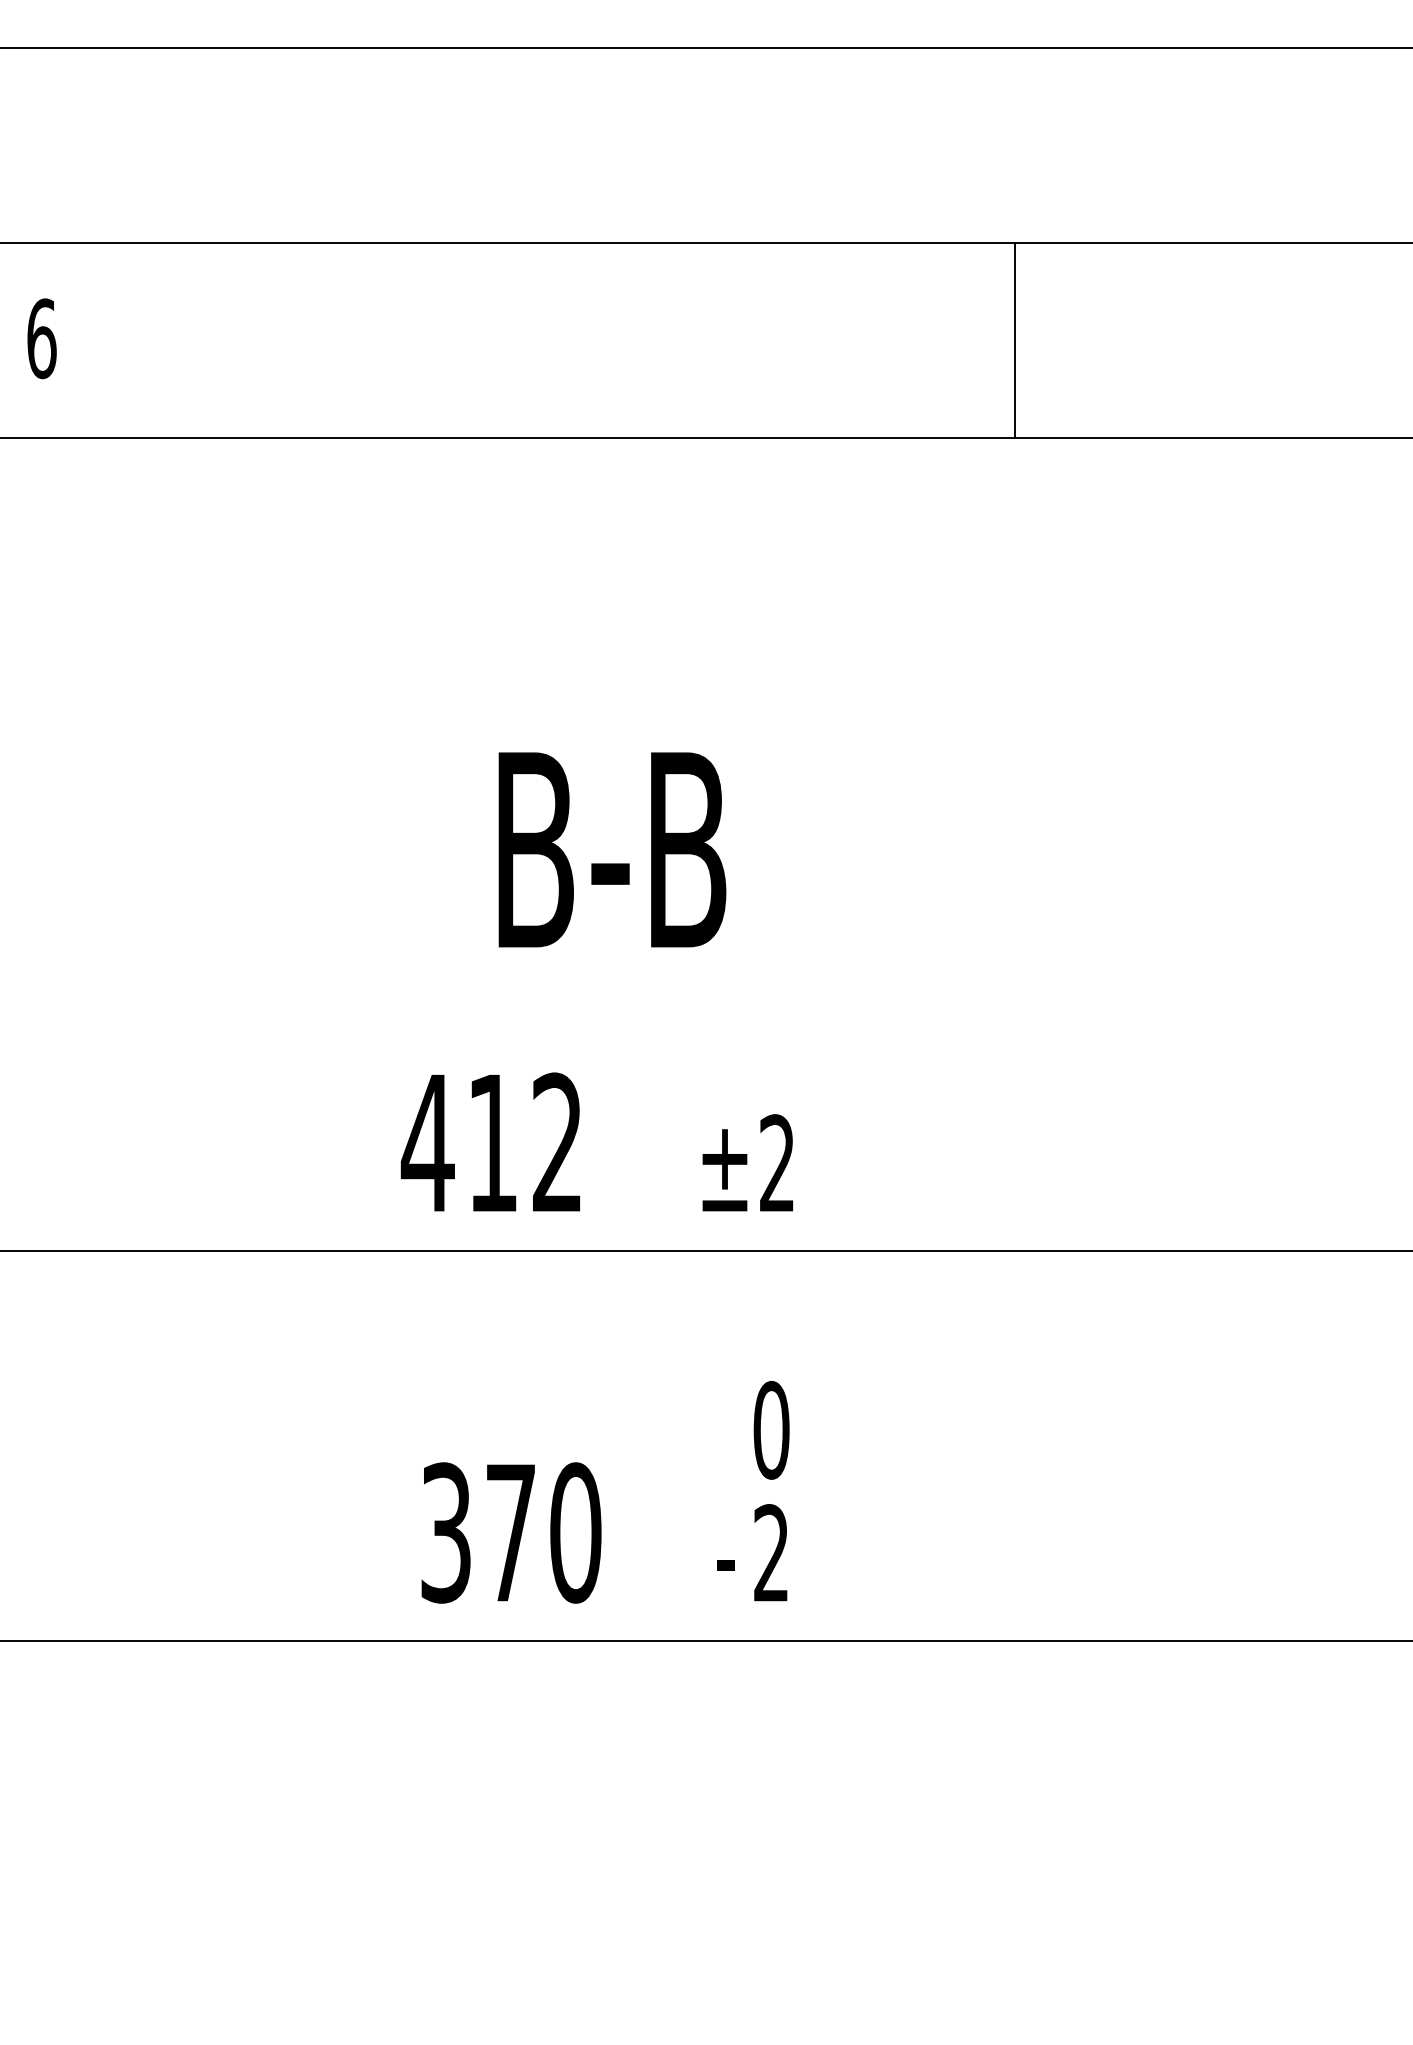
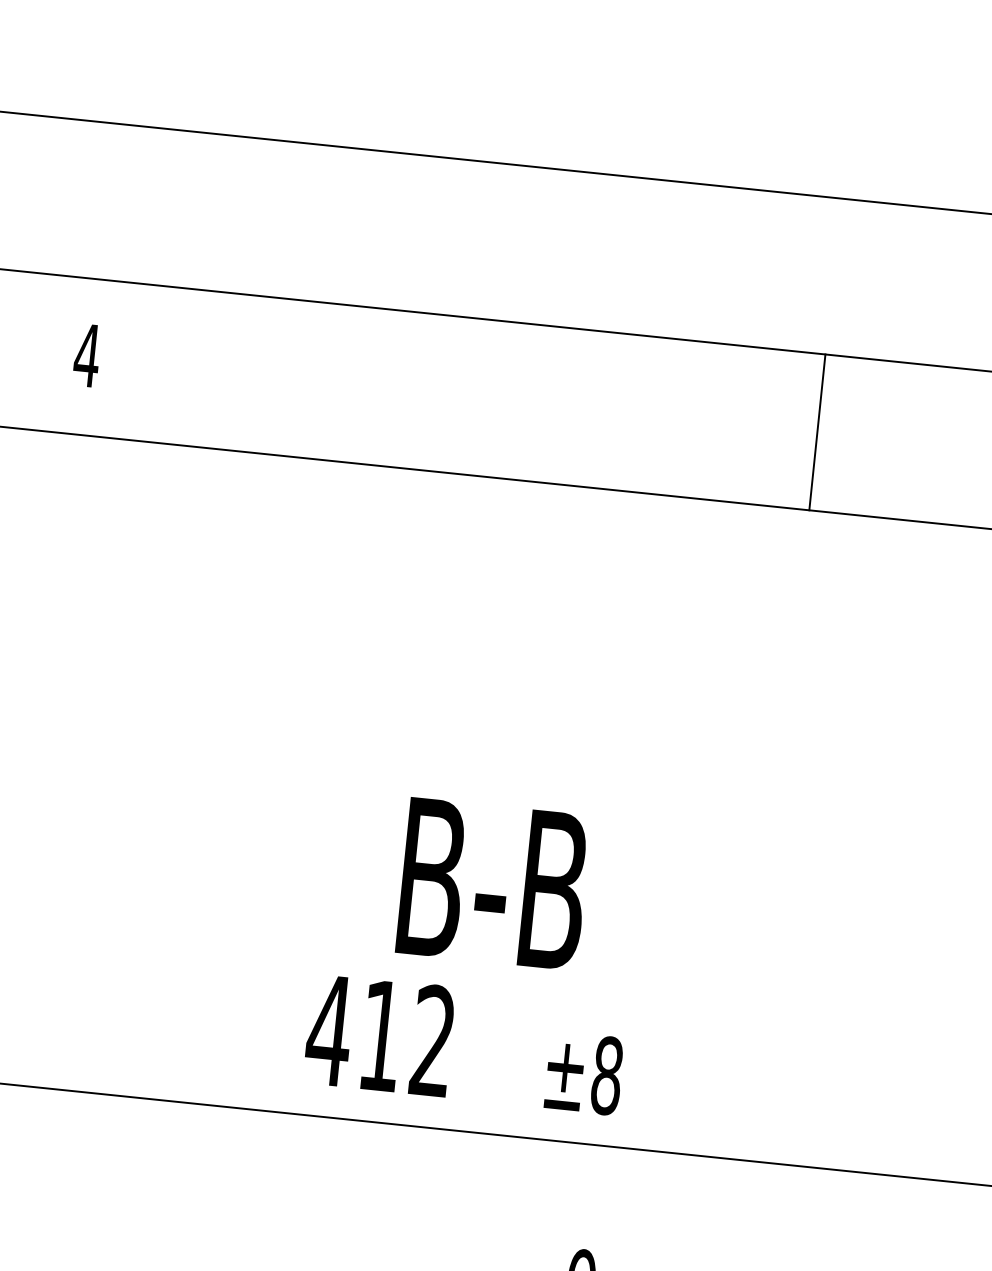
text: (41, 338) -> (86, 355), 6 -> 4
line: (1015, 339) -> (817, 431), moved
text: (612, 849) -> (493, 883), moved
text: (777, 1163) -> (607, 1075), ±2 -> ±8

